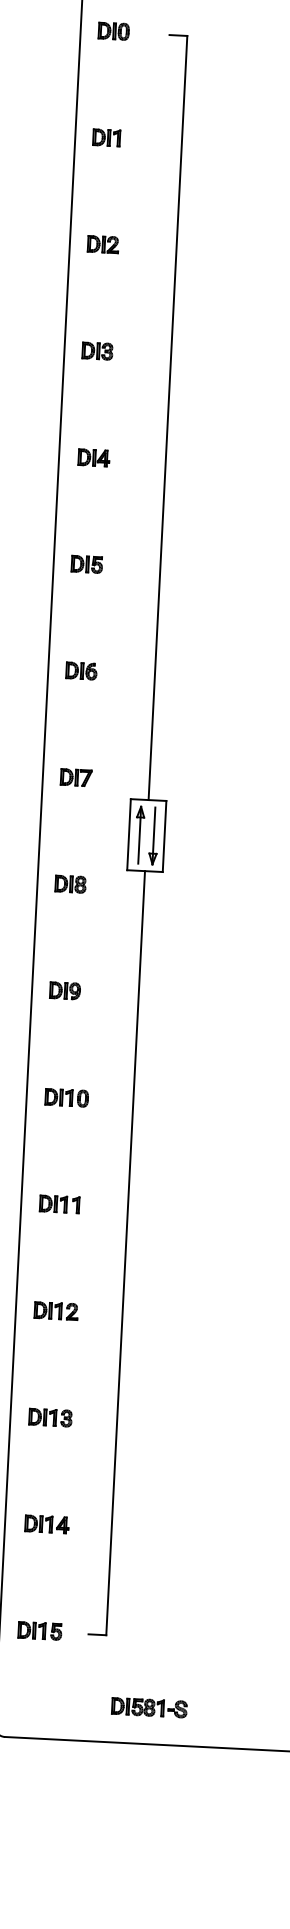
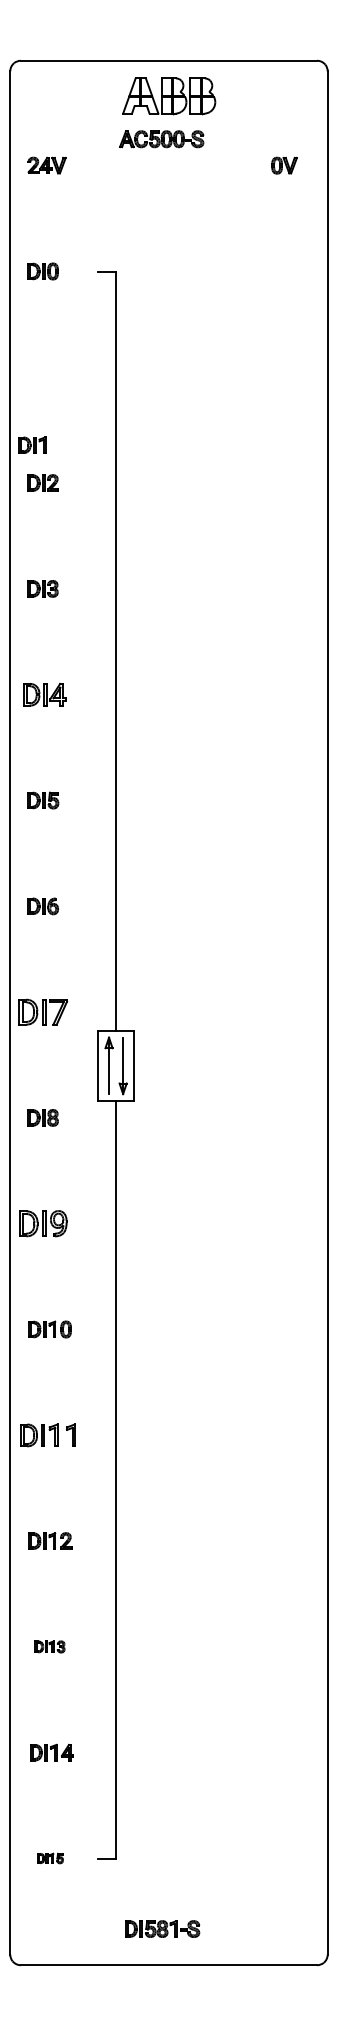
part: (106, 137) -> (32, 444), moved
part: (93, 457) -> (44, 694), size x1.4
part: (76, 777) -> (43, 1011), size x1.6
part: (64, 990) -> (42, 1223), size x1.6
part: (59, 1203) -> (48, 1434), size x1.4
part: (50, 1417) -> (49, 1646), size x0.7
part: (40, 1630) -> (50, 1858), size x0.6

